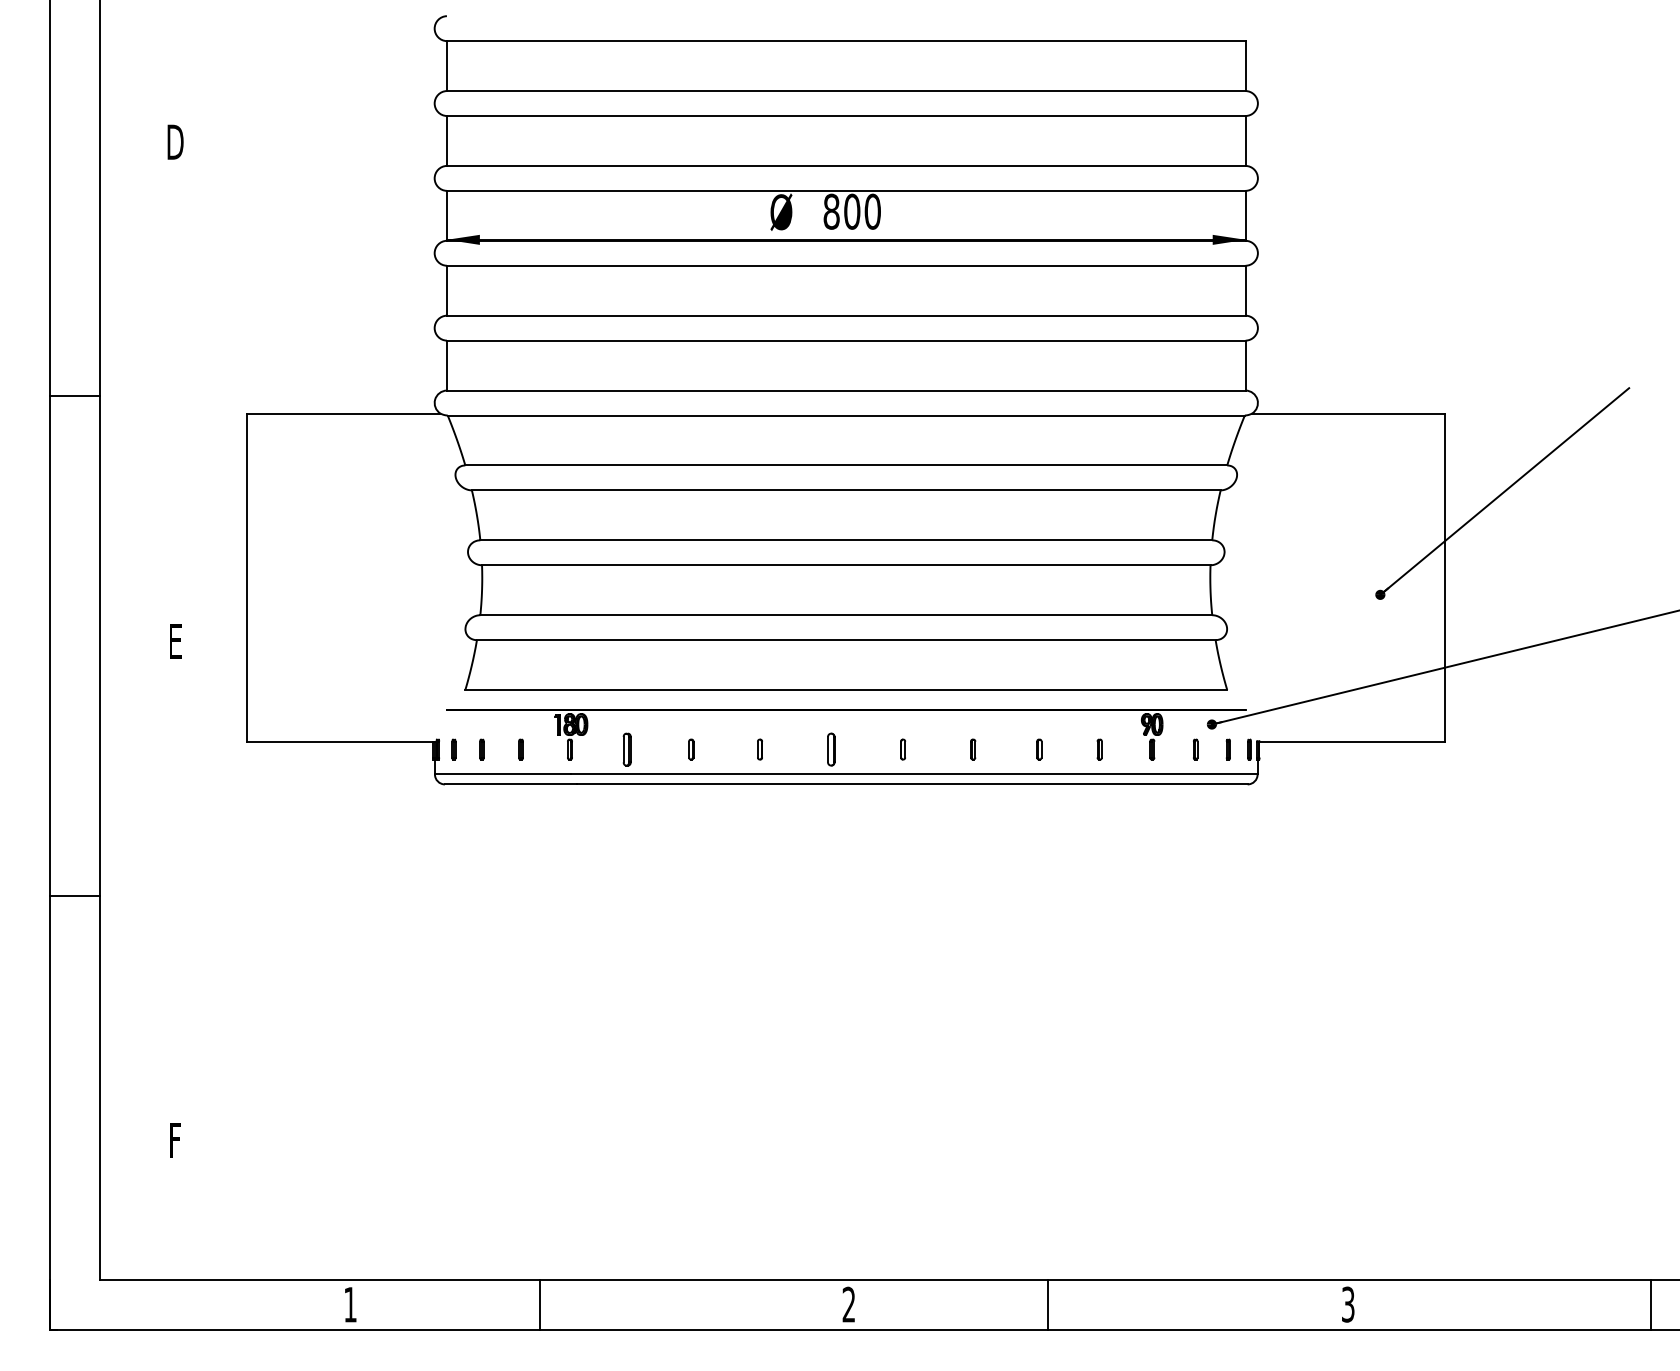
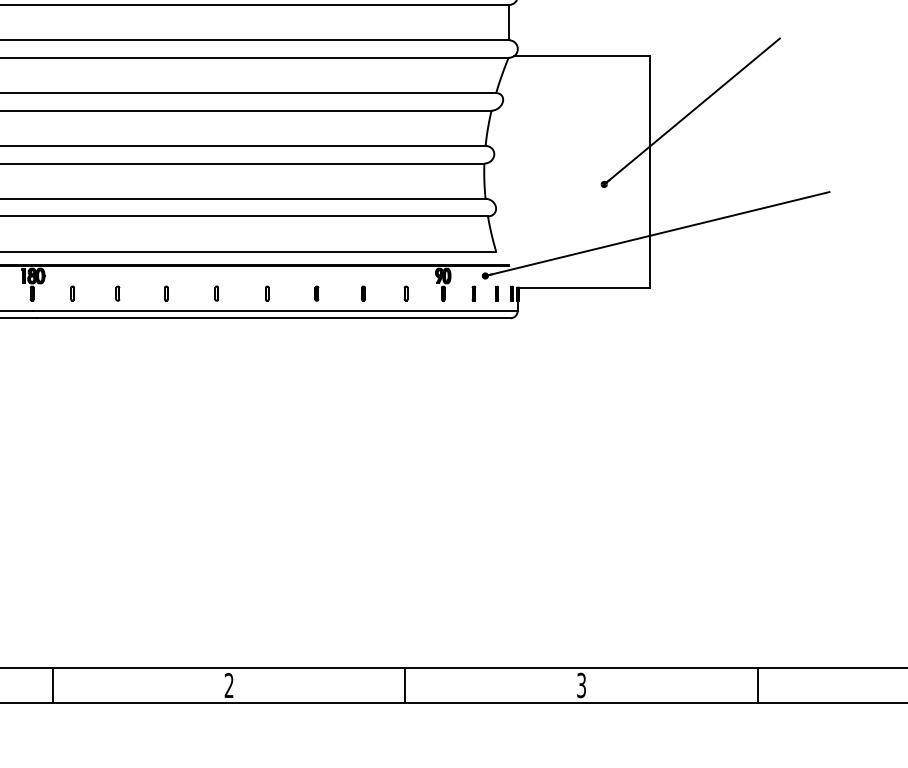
part: (627, 749) -> (72, 293), size x0.62
part: (831, 749) -> (216, 293), size x0.62
line: (539, 1304) -> (53, 685), moved
line: (1047, 1304) -> (405, 685), moved
line: (1650, 1304) -> (757, 685), moved

